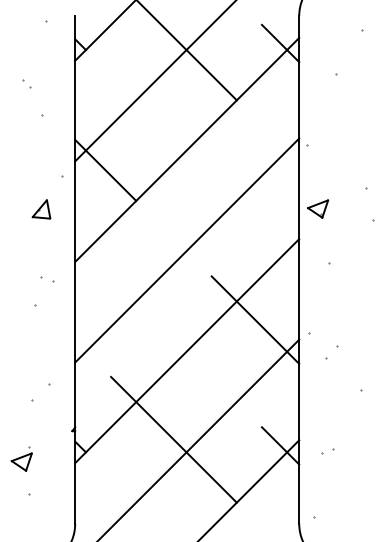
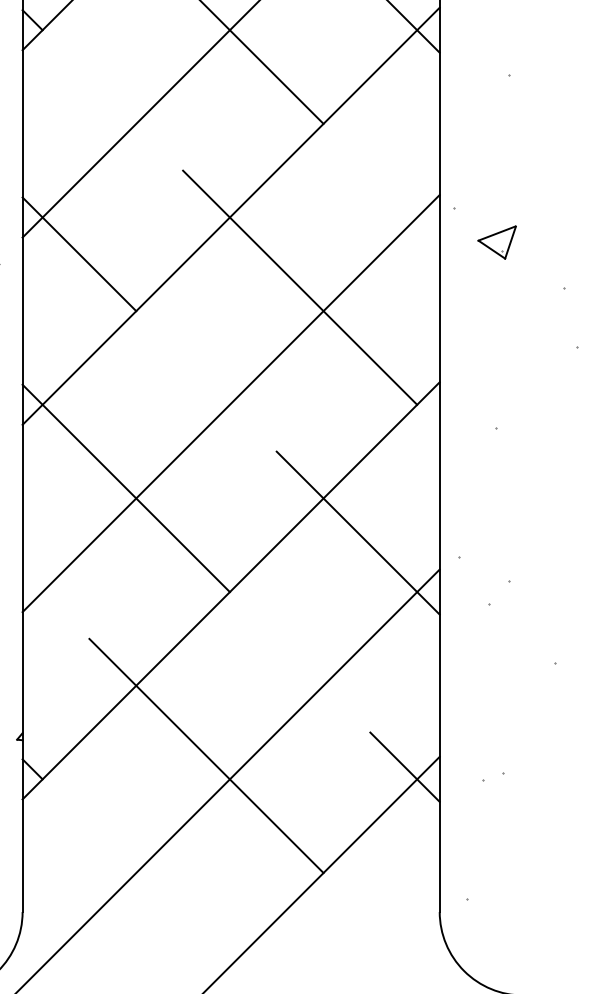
line: (224, 188) -> (300, 288), added
part: (318, 208) -> (497, 241), moved
line: (130, 295) -> (125, 487), added

